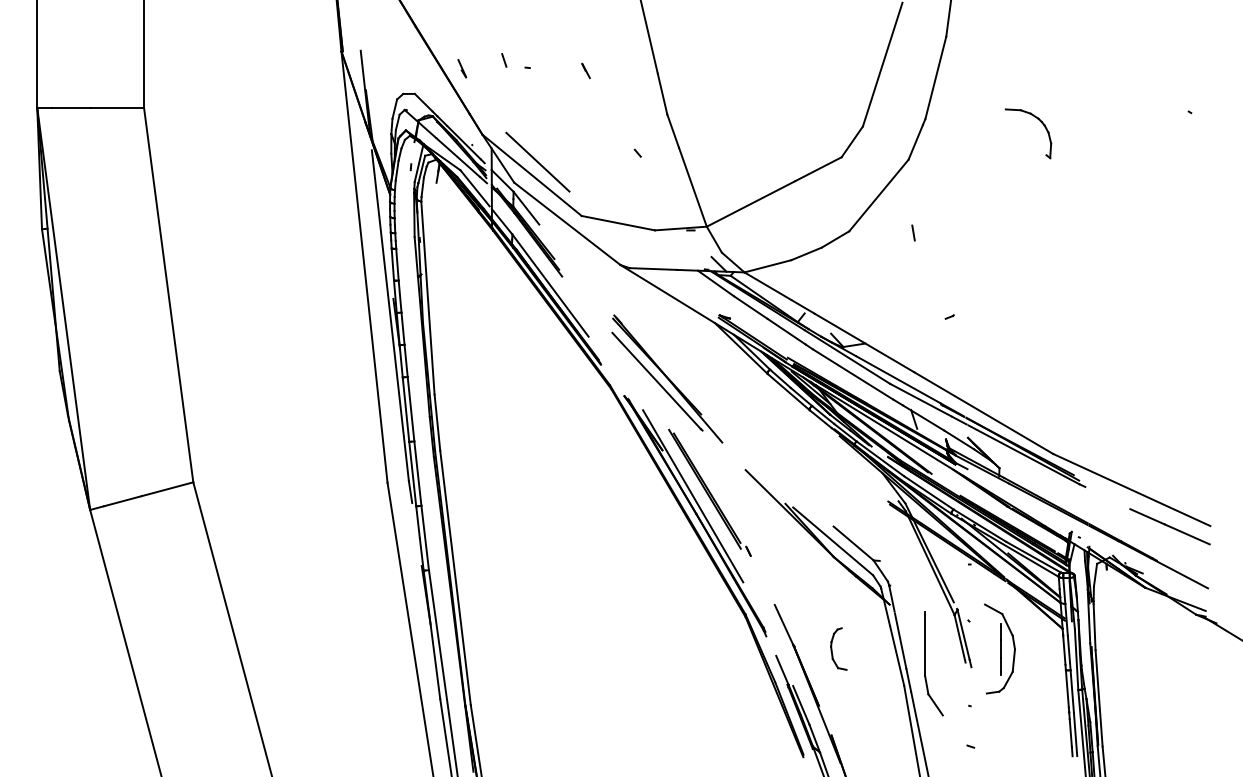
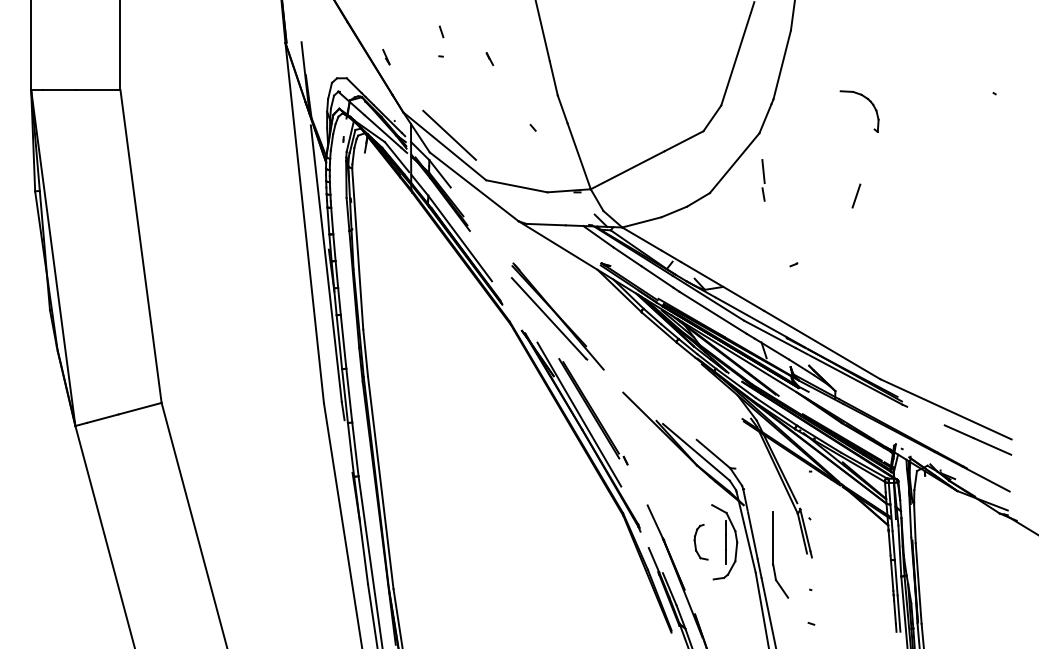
line: (504, 60) -> (441, 31), moved
line: (913, 205) -> (763, 171), added
line: (1024, 234) -> (856, 195), added
part: (999, 648) -> (724, 541), moved

